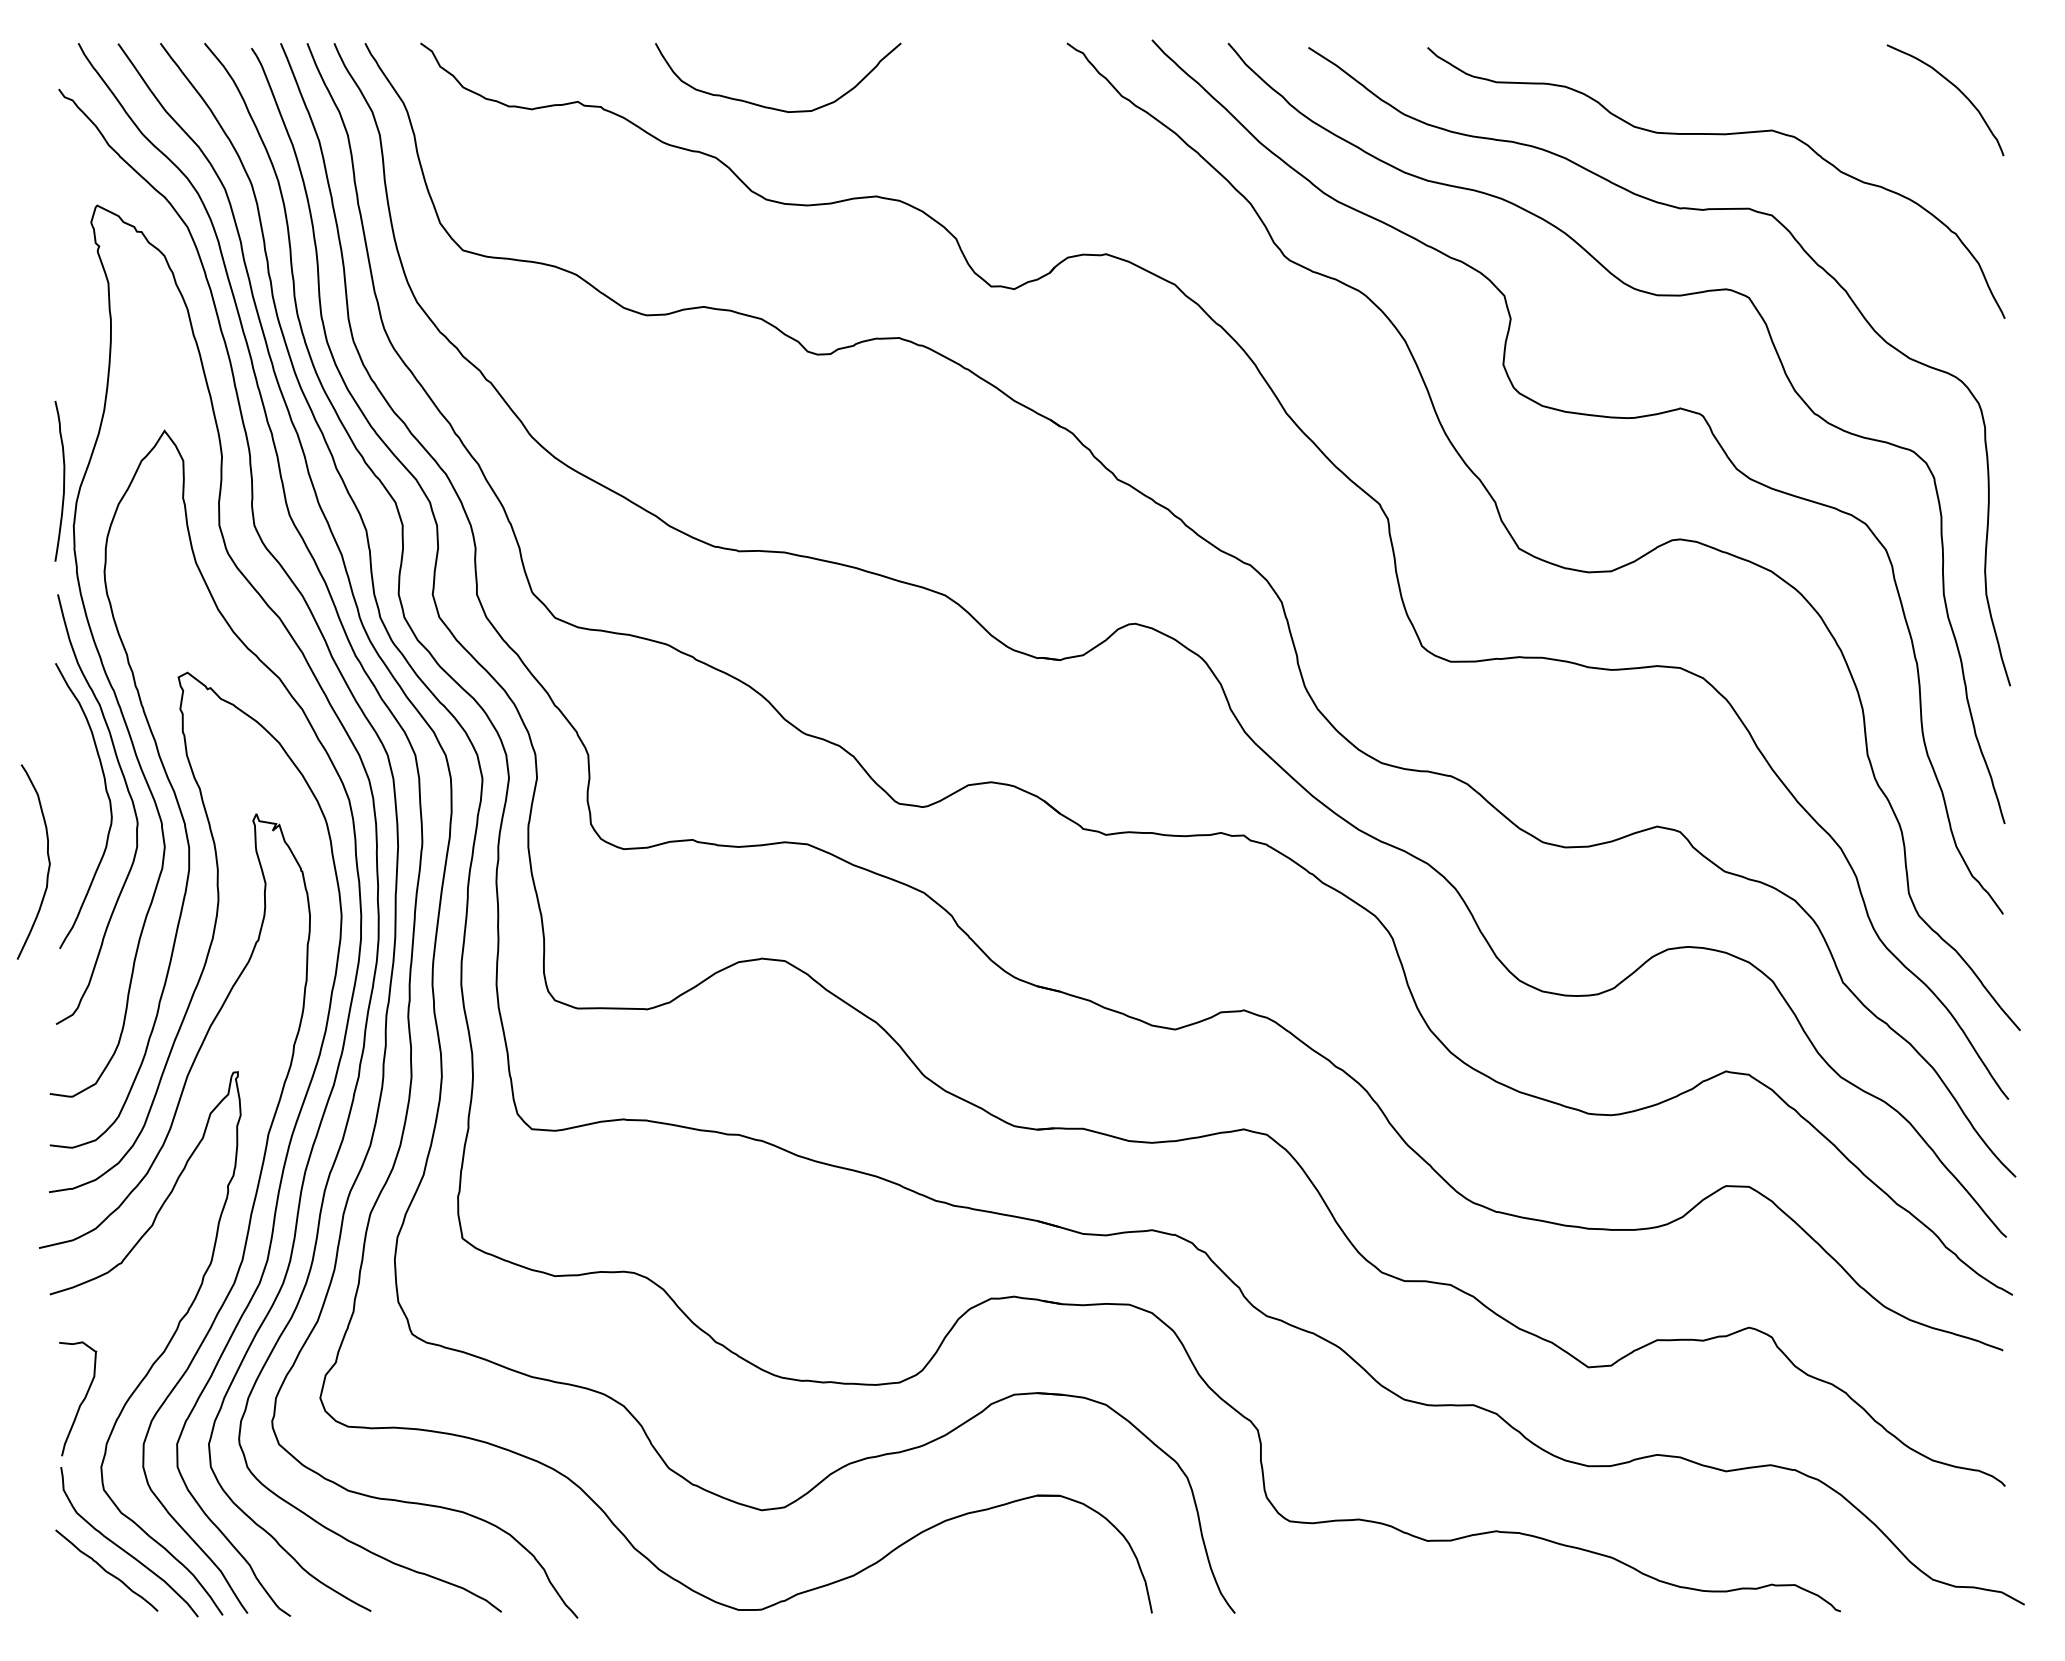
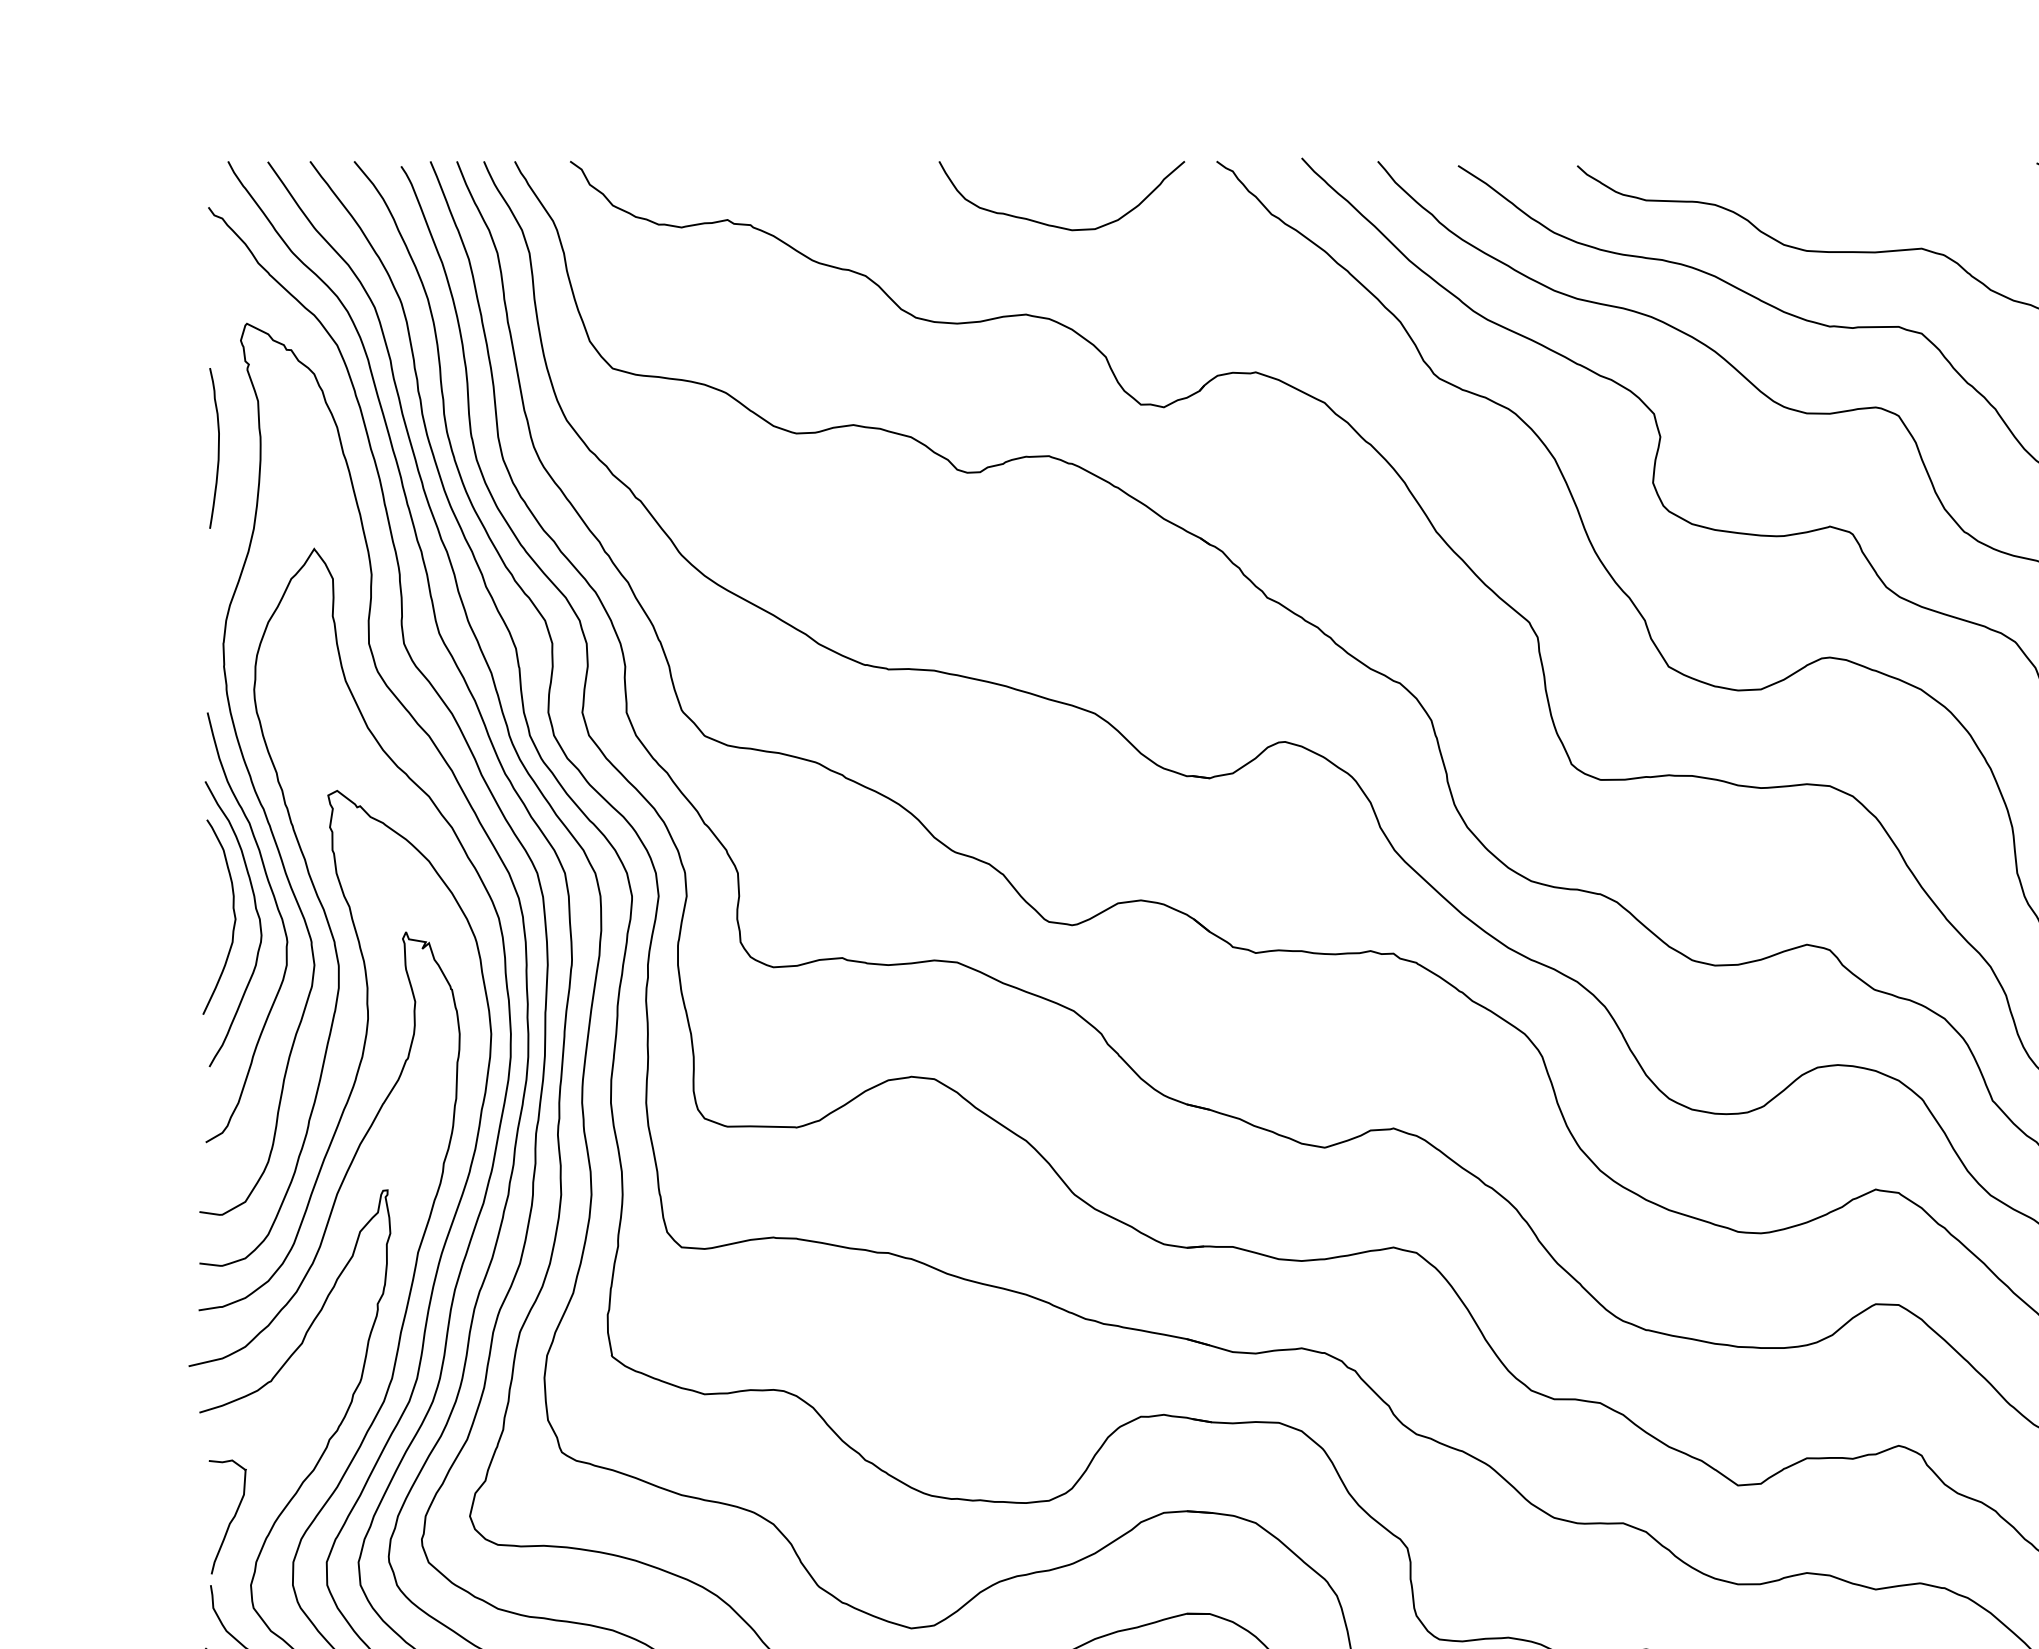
curve: (772, 107) -> (1056, 225), moved
curve: (63, 481) -> (218, 448), moved
curve: (47, 857) -> (233, 912), moved

